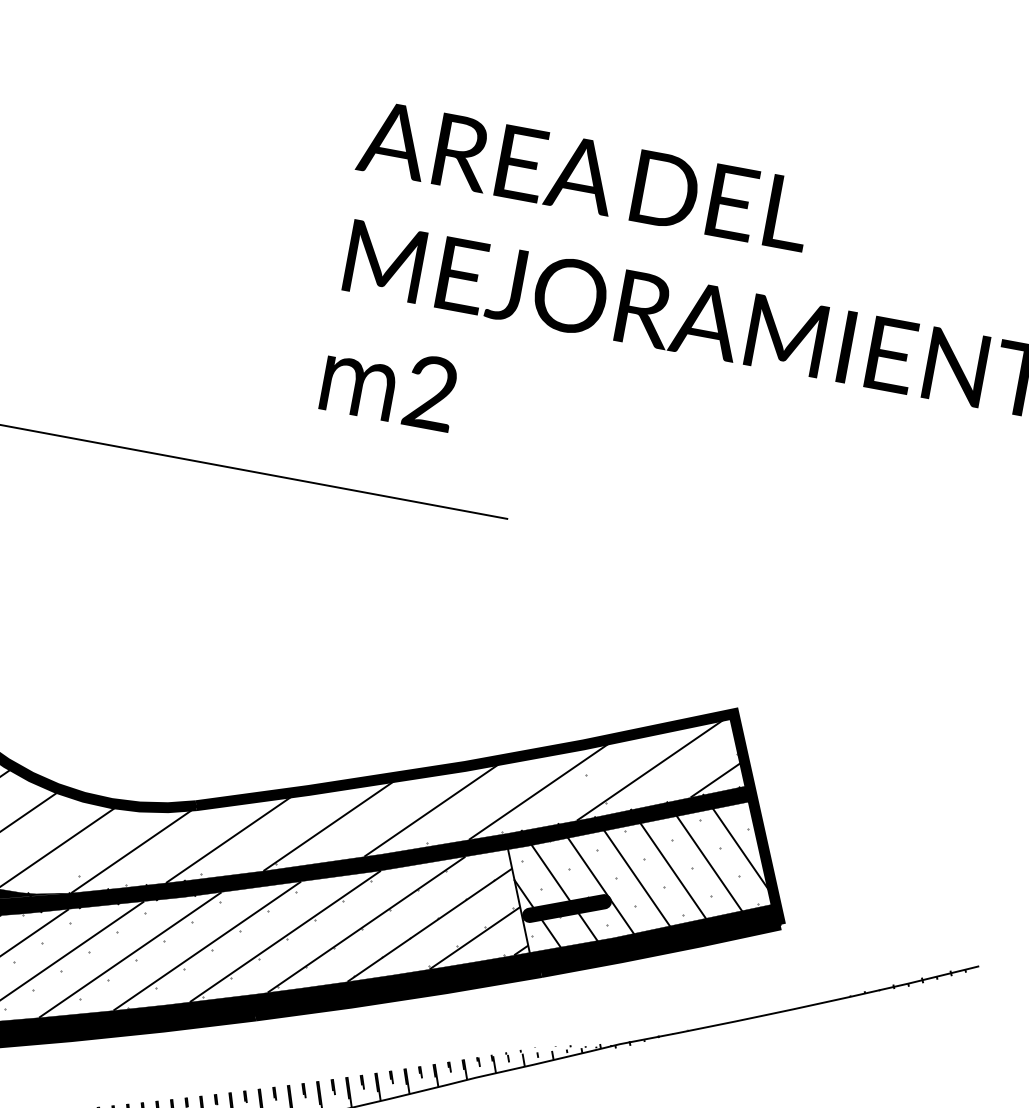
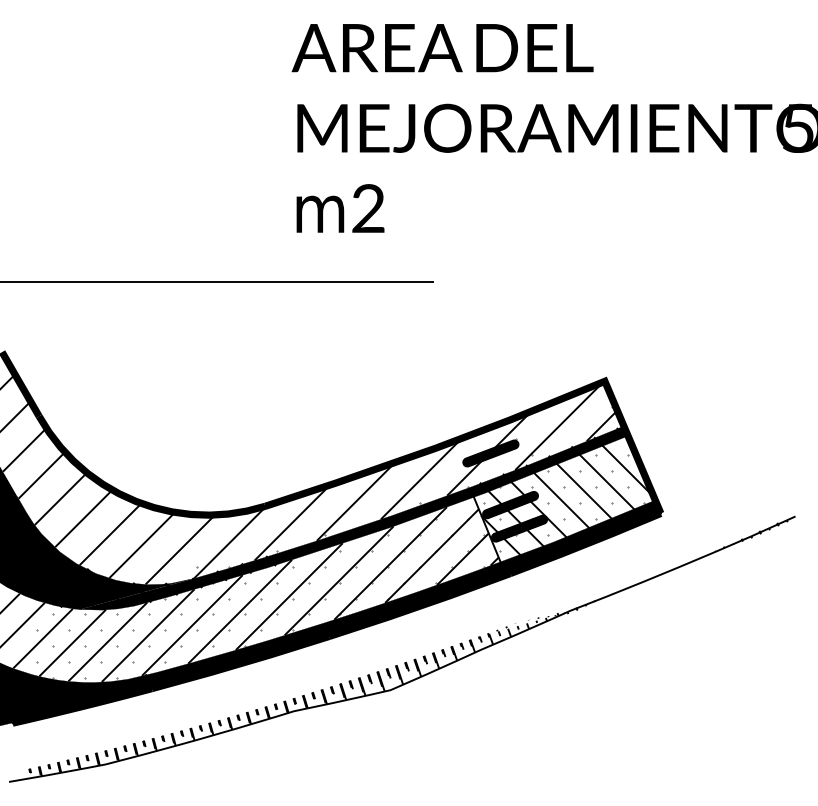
fill: (544, 789) -> (490, 453), added
fill: (560, 870) -> (510, 504), added

